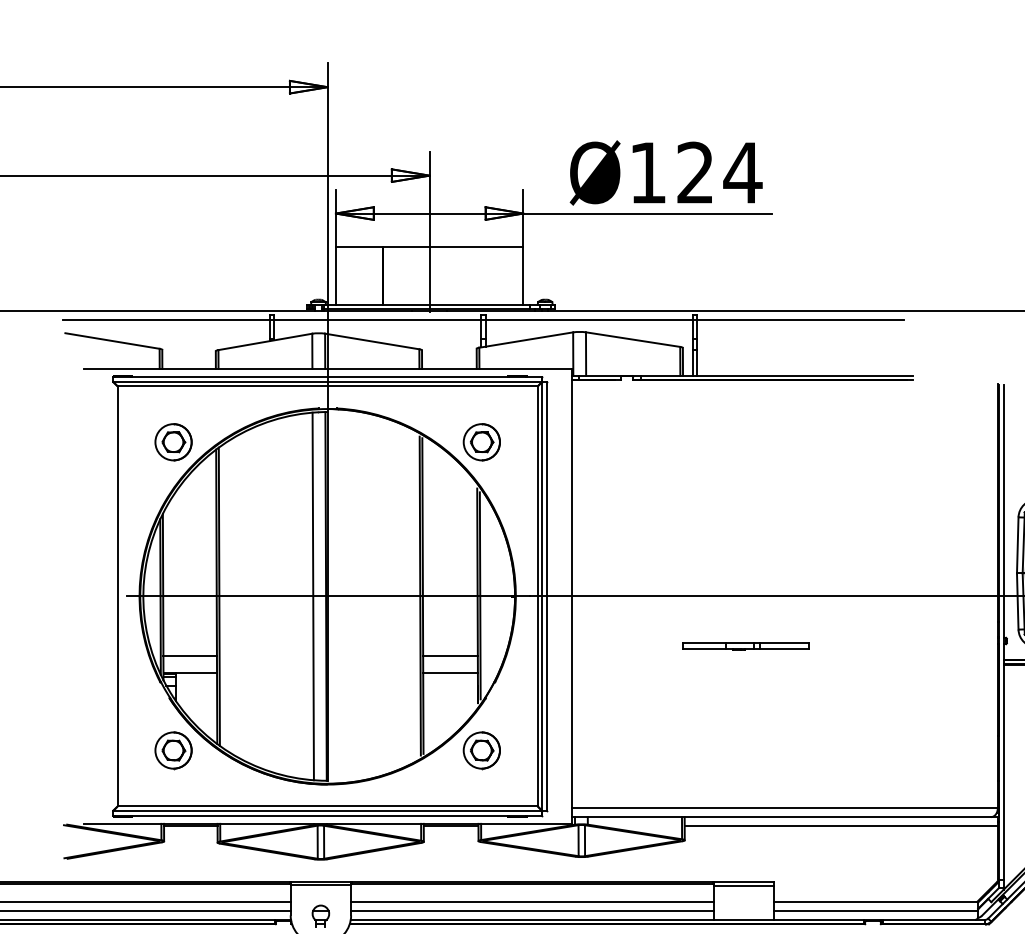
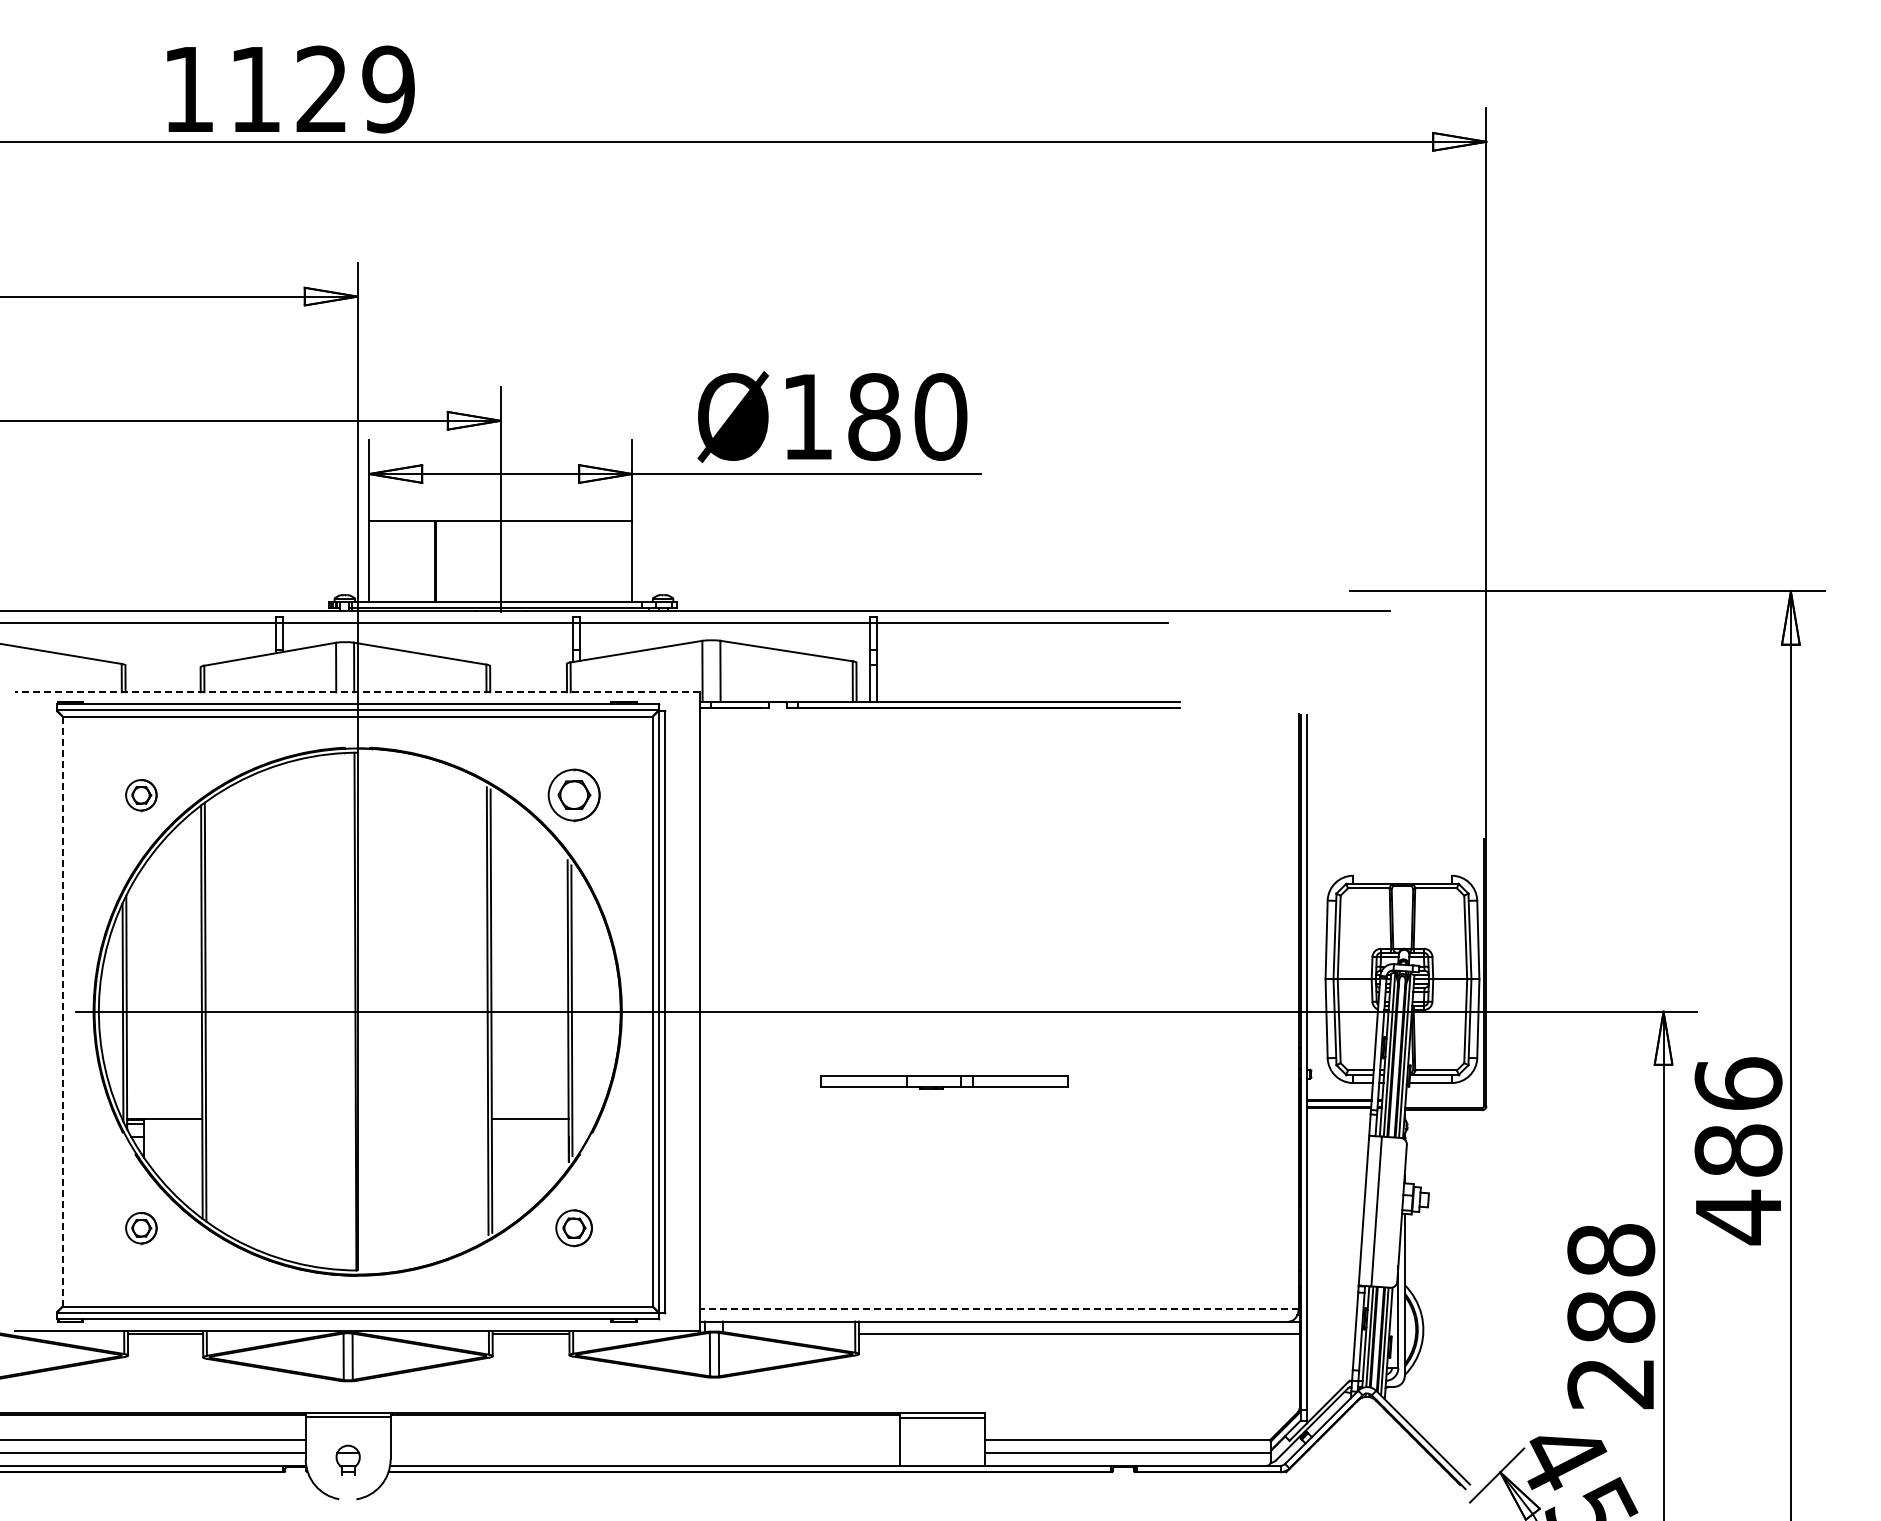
text: (719, 172) -> (908, 416), Ø124 -> Ø180
line: (327, 369) -> (357, 692), solid -> dashed
part: (173, 442) -> (141, 795), size x0.6
line: (117, 596) -> (62, 1011), solid -> dashed
line: (313, 596) -> (337, 1011), removed
part: (745, 646) -> (944, 1082), size x1.4
line: (190, 656) -> (164, 1095), removed
line: (450, 656) -> (529, 1095), removed
part: (173, 750) -> (141, 1228), size x0.6
part: (481, 750) -> (573, 1228), size x0.7
line: (784, 807) -> (999, 1308), solid -> dashed
line: (531, 901) -> (644, 1440), removed
line: (531, 911) -> (644, 1453), removed

